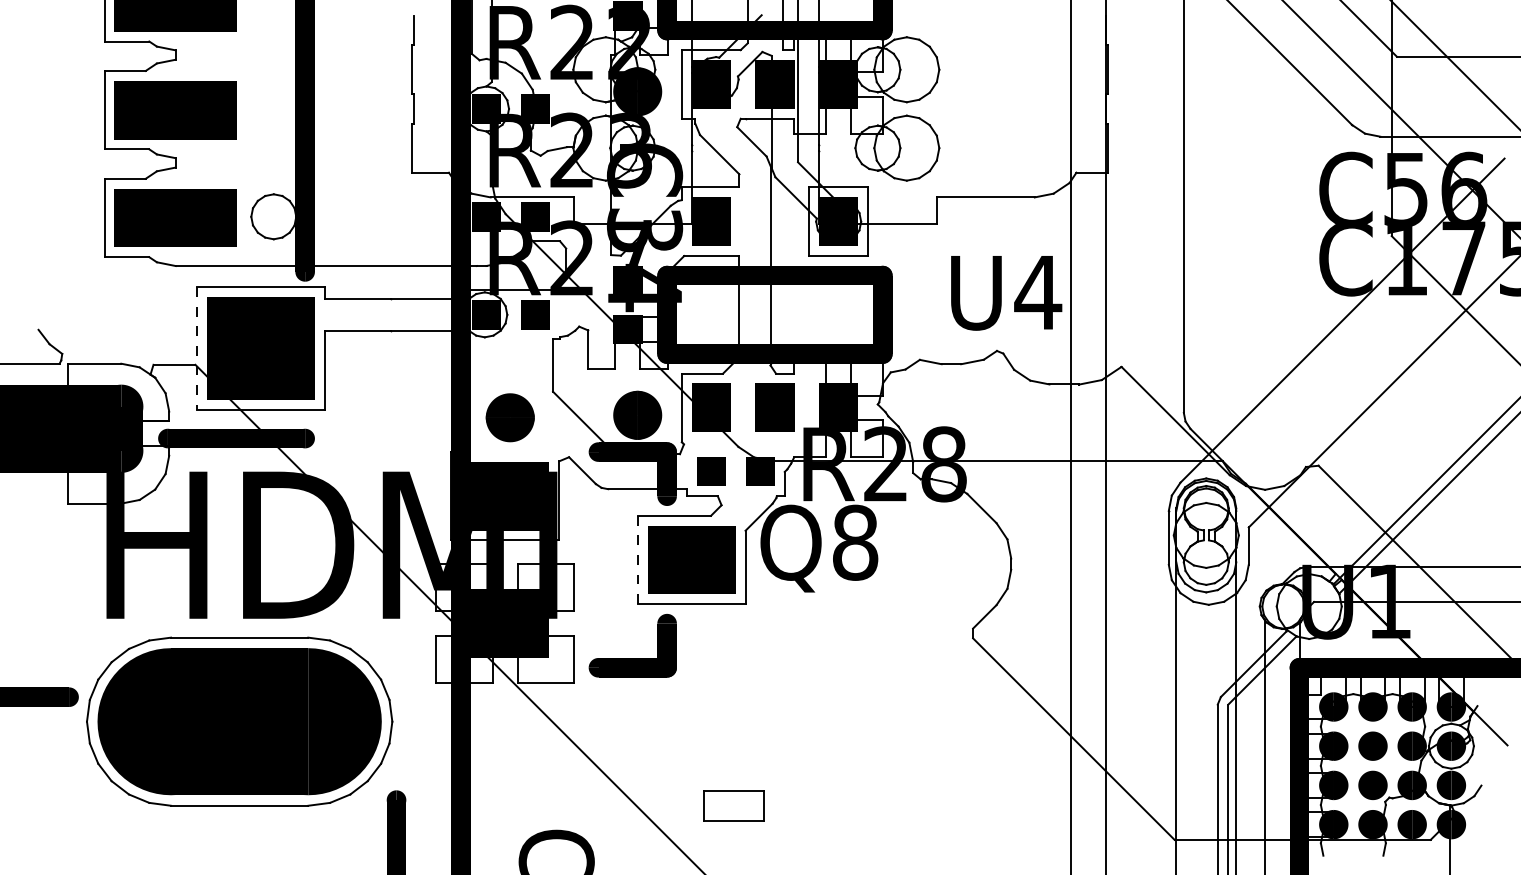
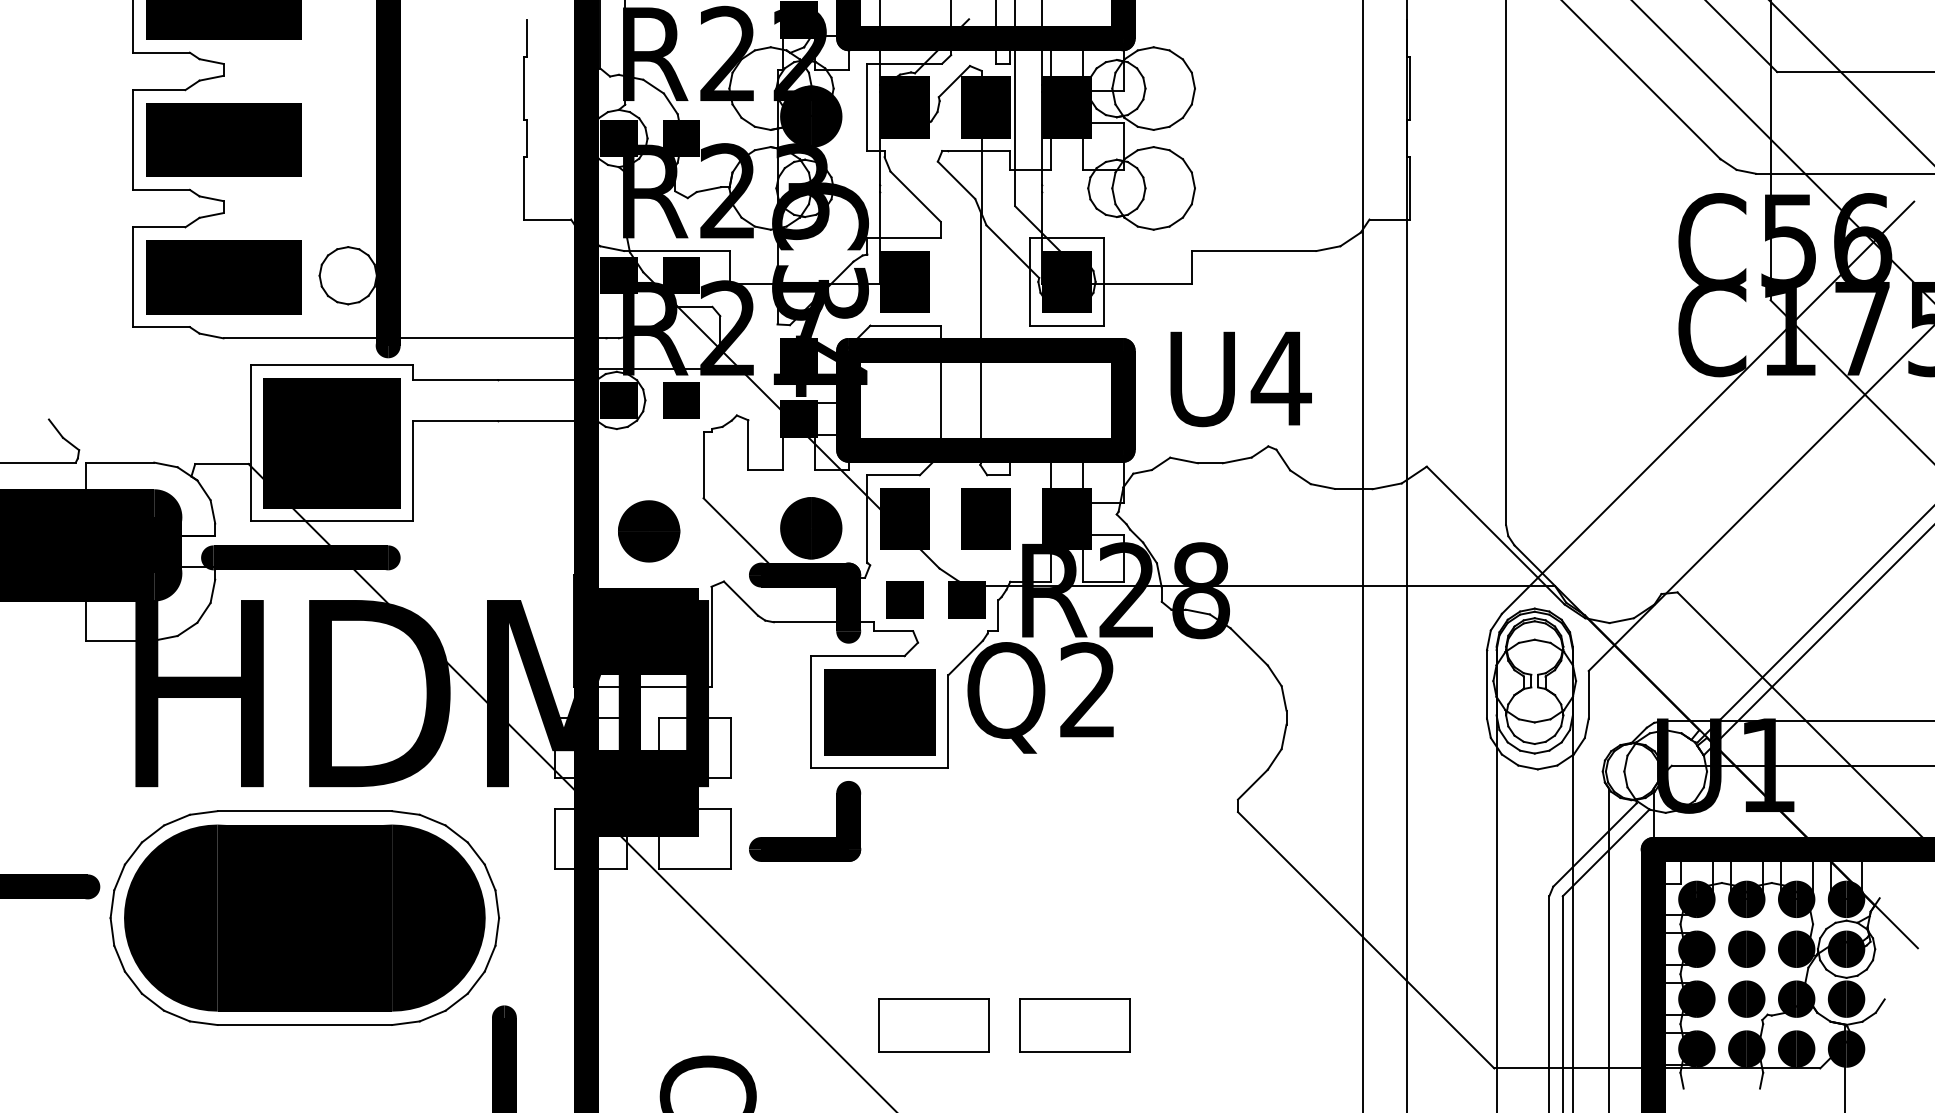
text: (1006, 293) -> (1241, 379), moved
line: (197, 348) -> (251, 443), dashed -> solid
text: (855, 542) -> (1088, 690), Q8 -> Q2
line: (637, 560) -> (811, 712), dashed -> solid
part: (733, 805) -> (933, 1024), size x1.43
part: (844, 805) -> (1074, 1024), added

